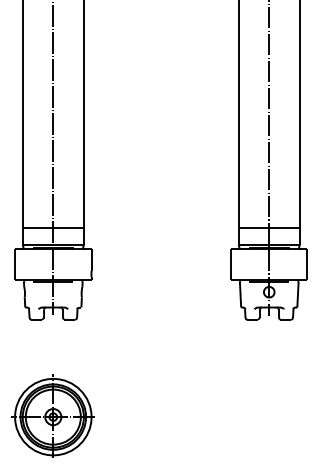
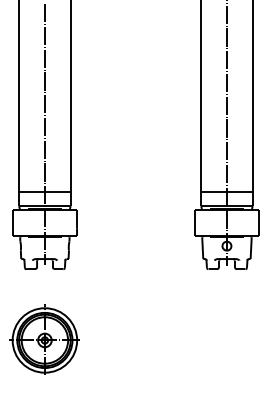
part: (52, 415) -> (44, 339), moved

